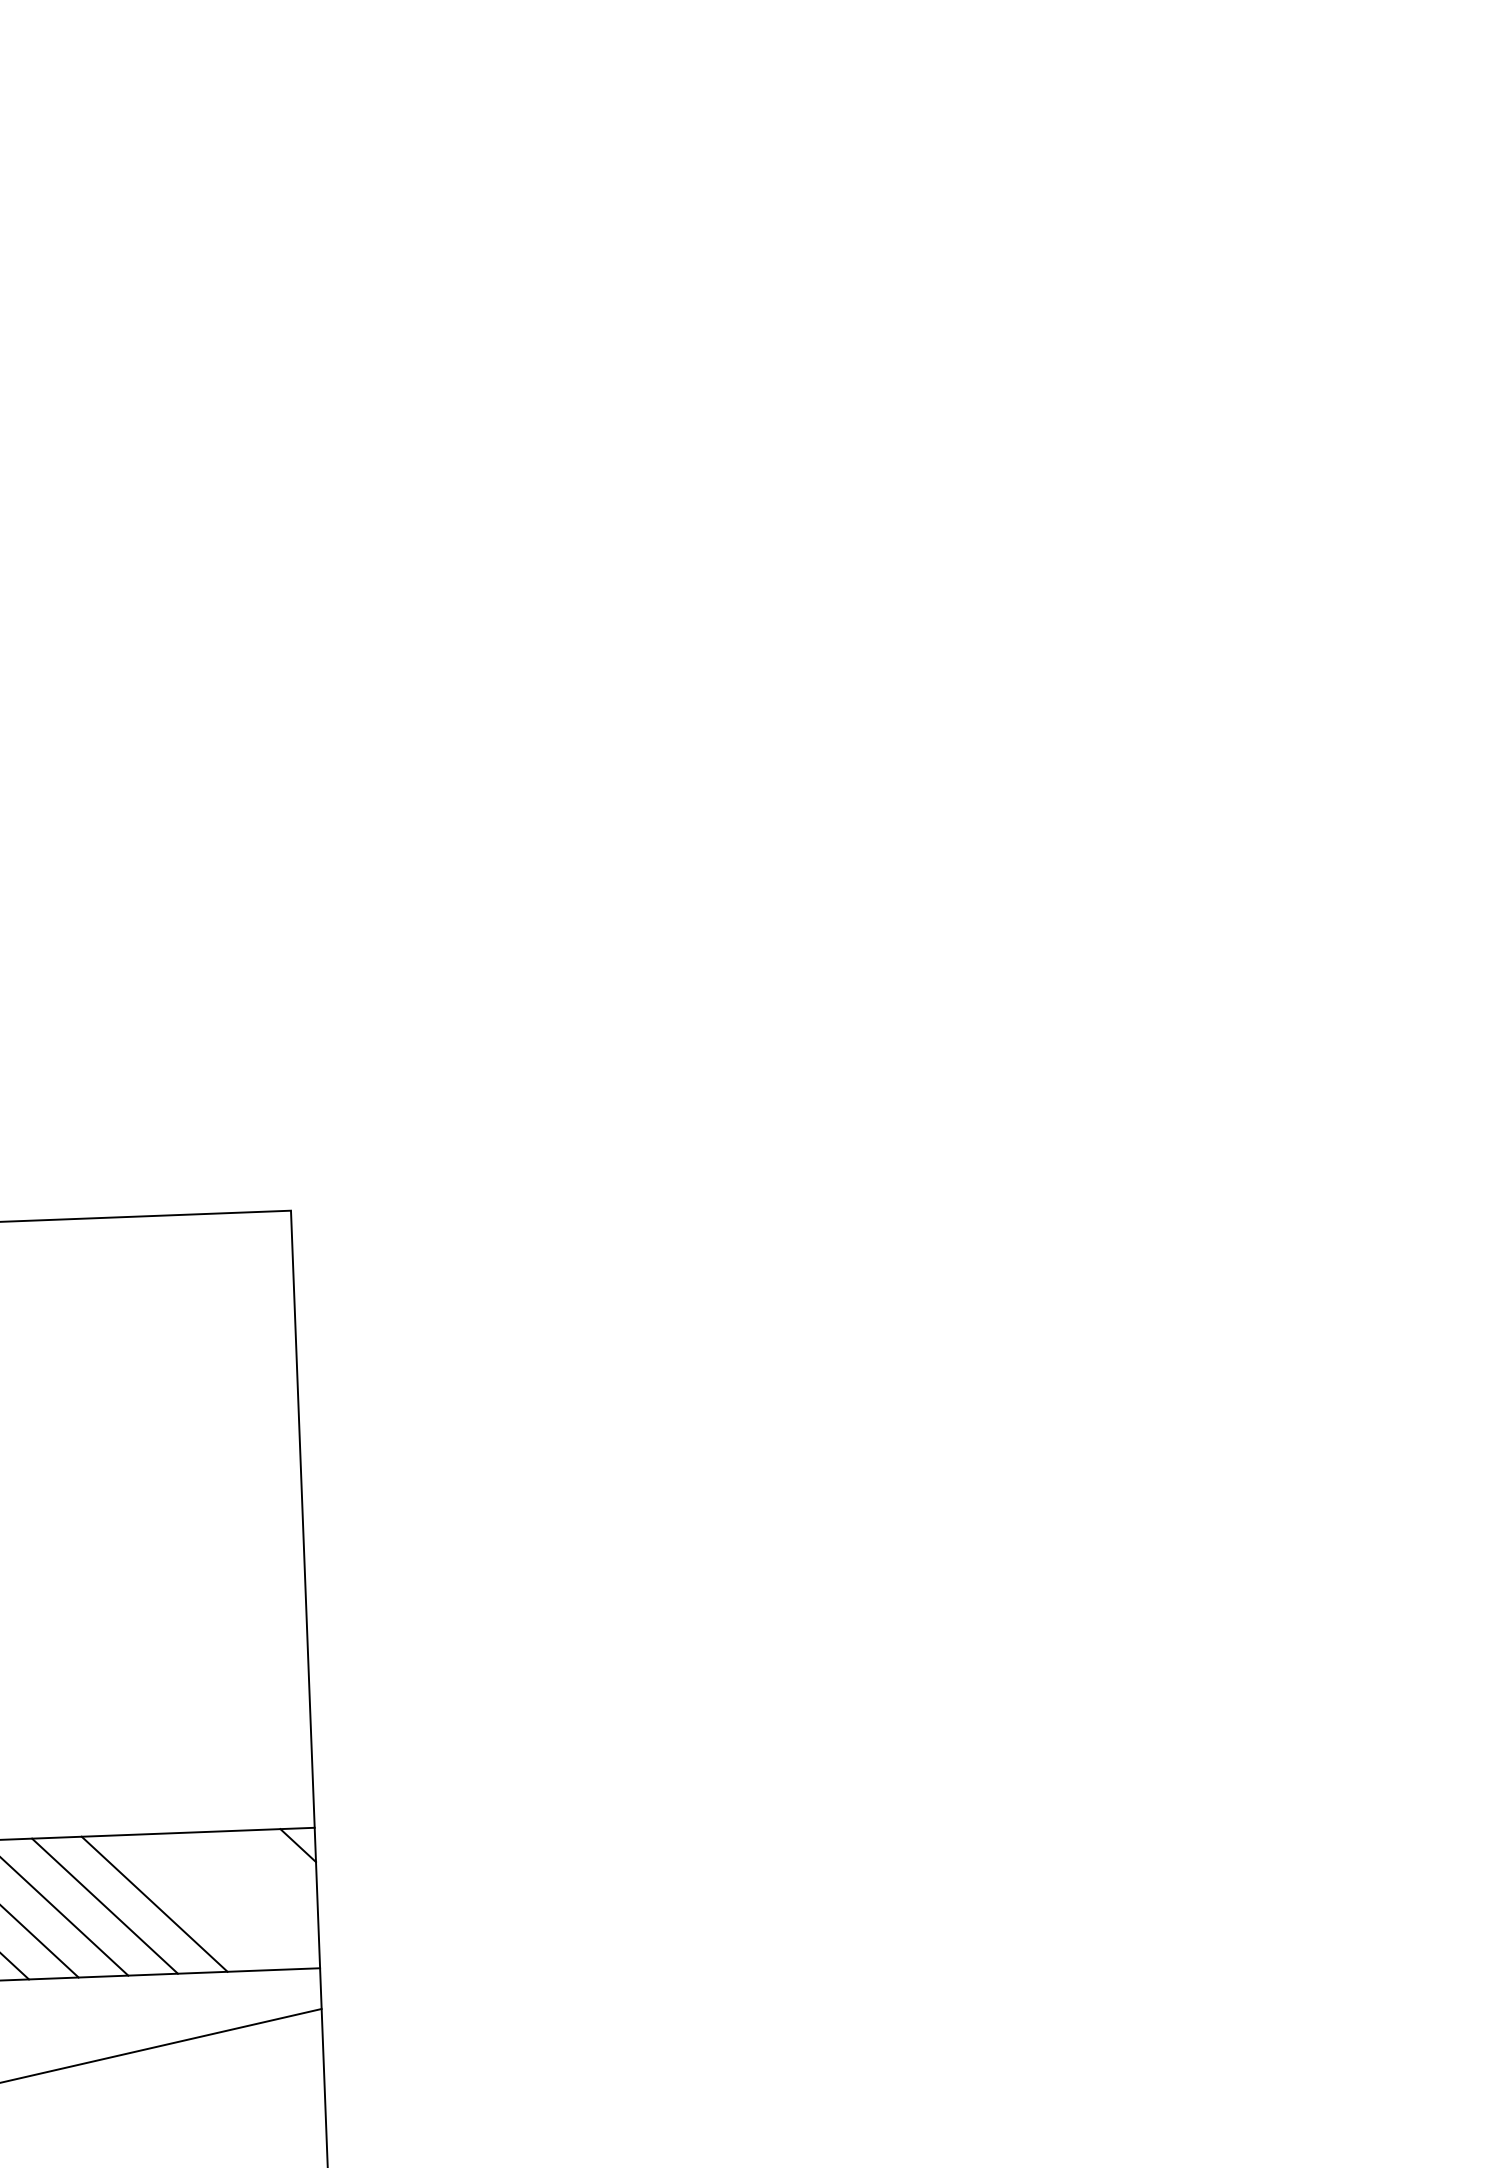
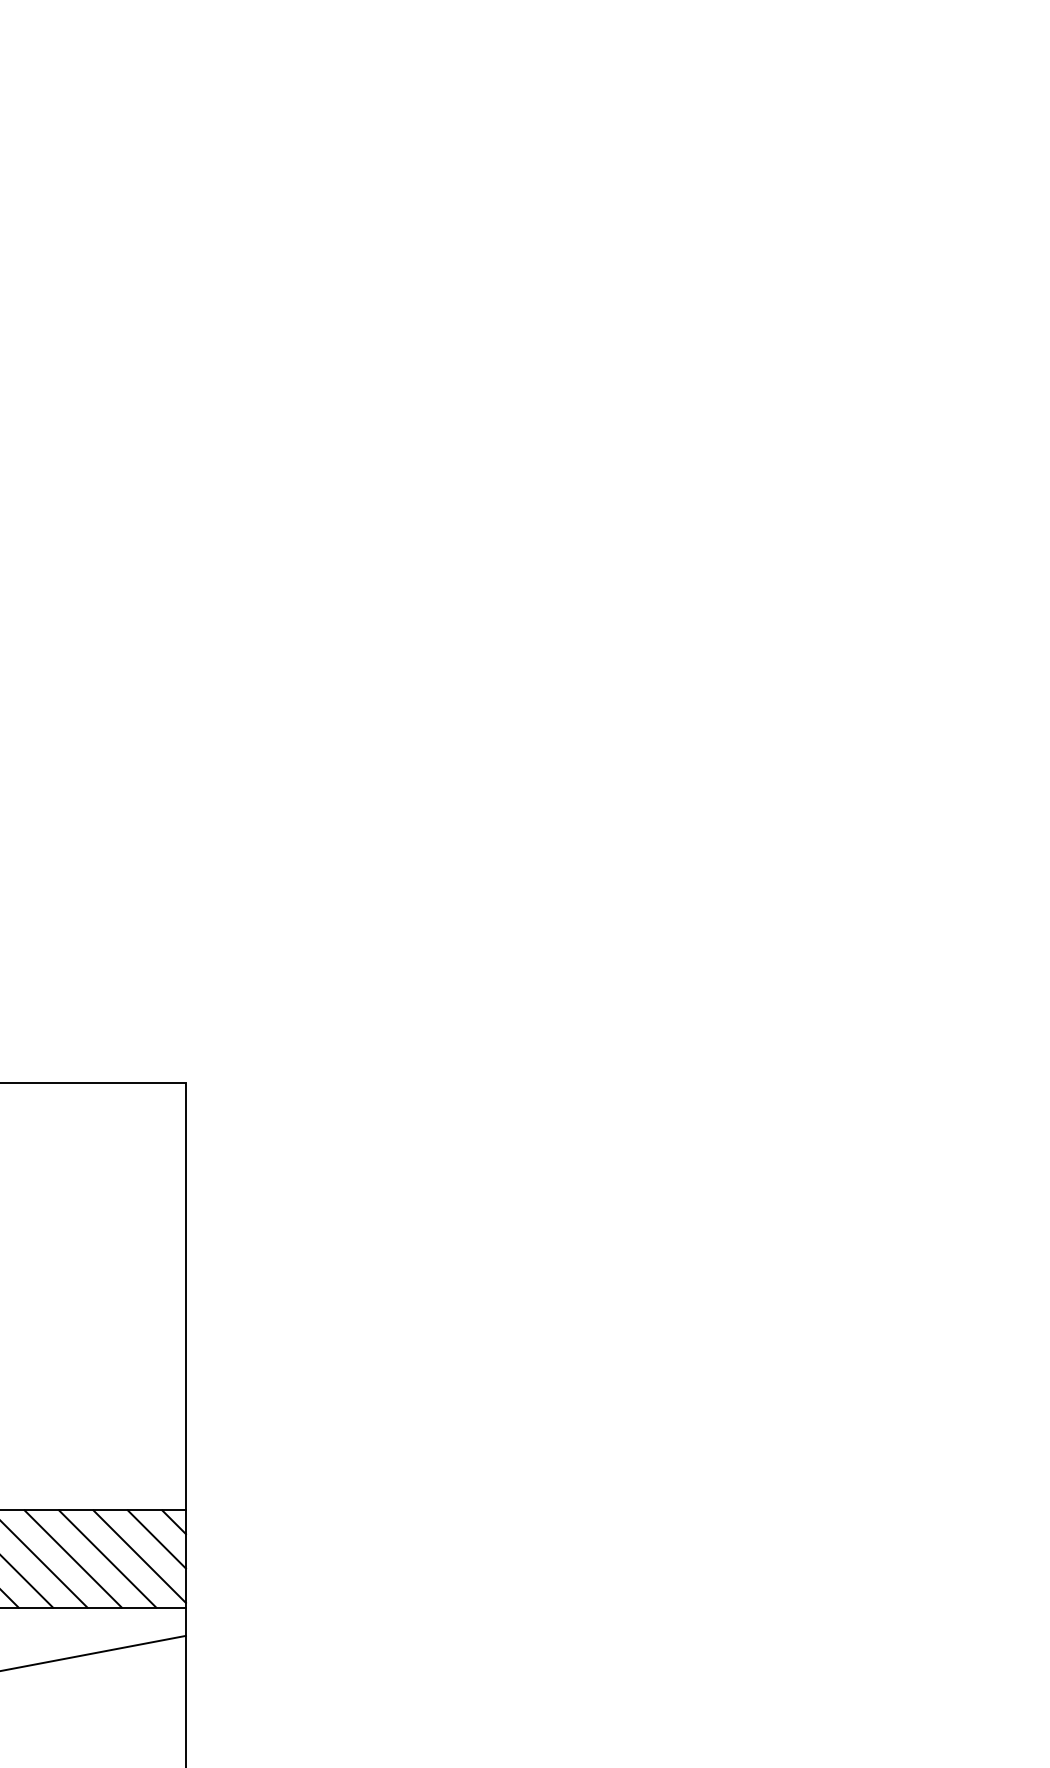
line: (273, 1871) -> (156, 1539), added
line: (250, 1896) -> (139, 1556), added
line: (204, 1901) -> (107, 1558), added

